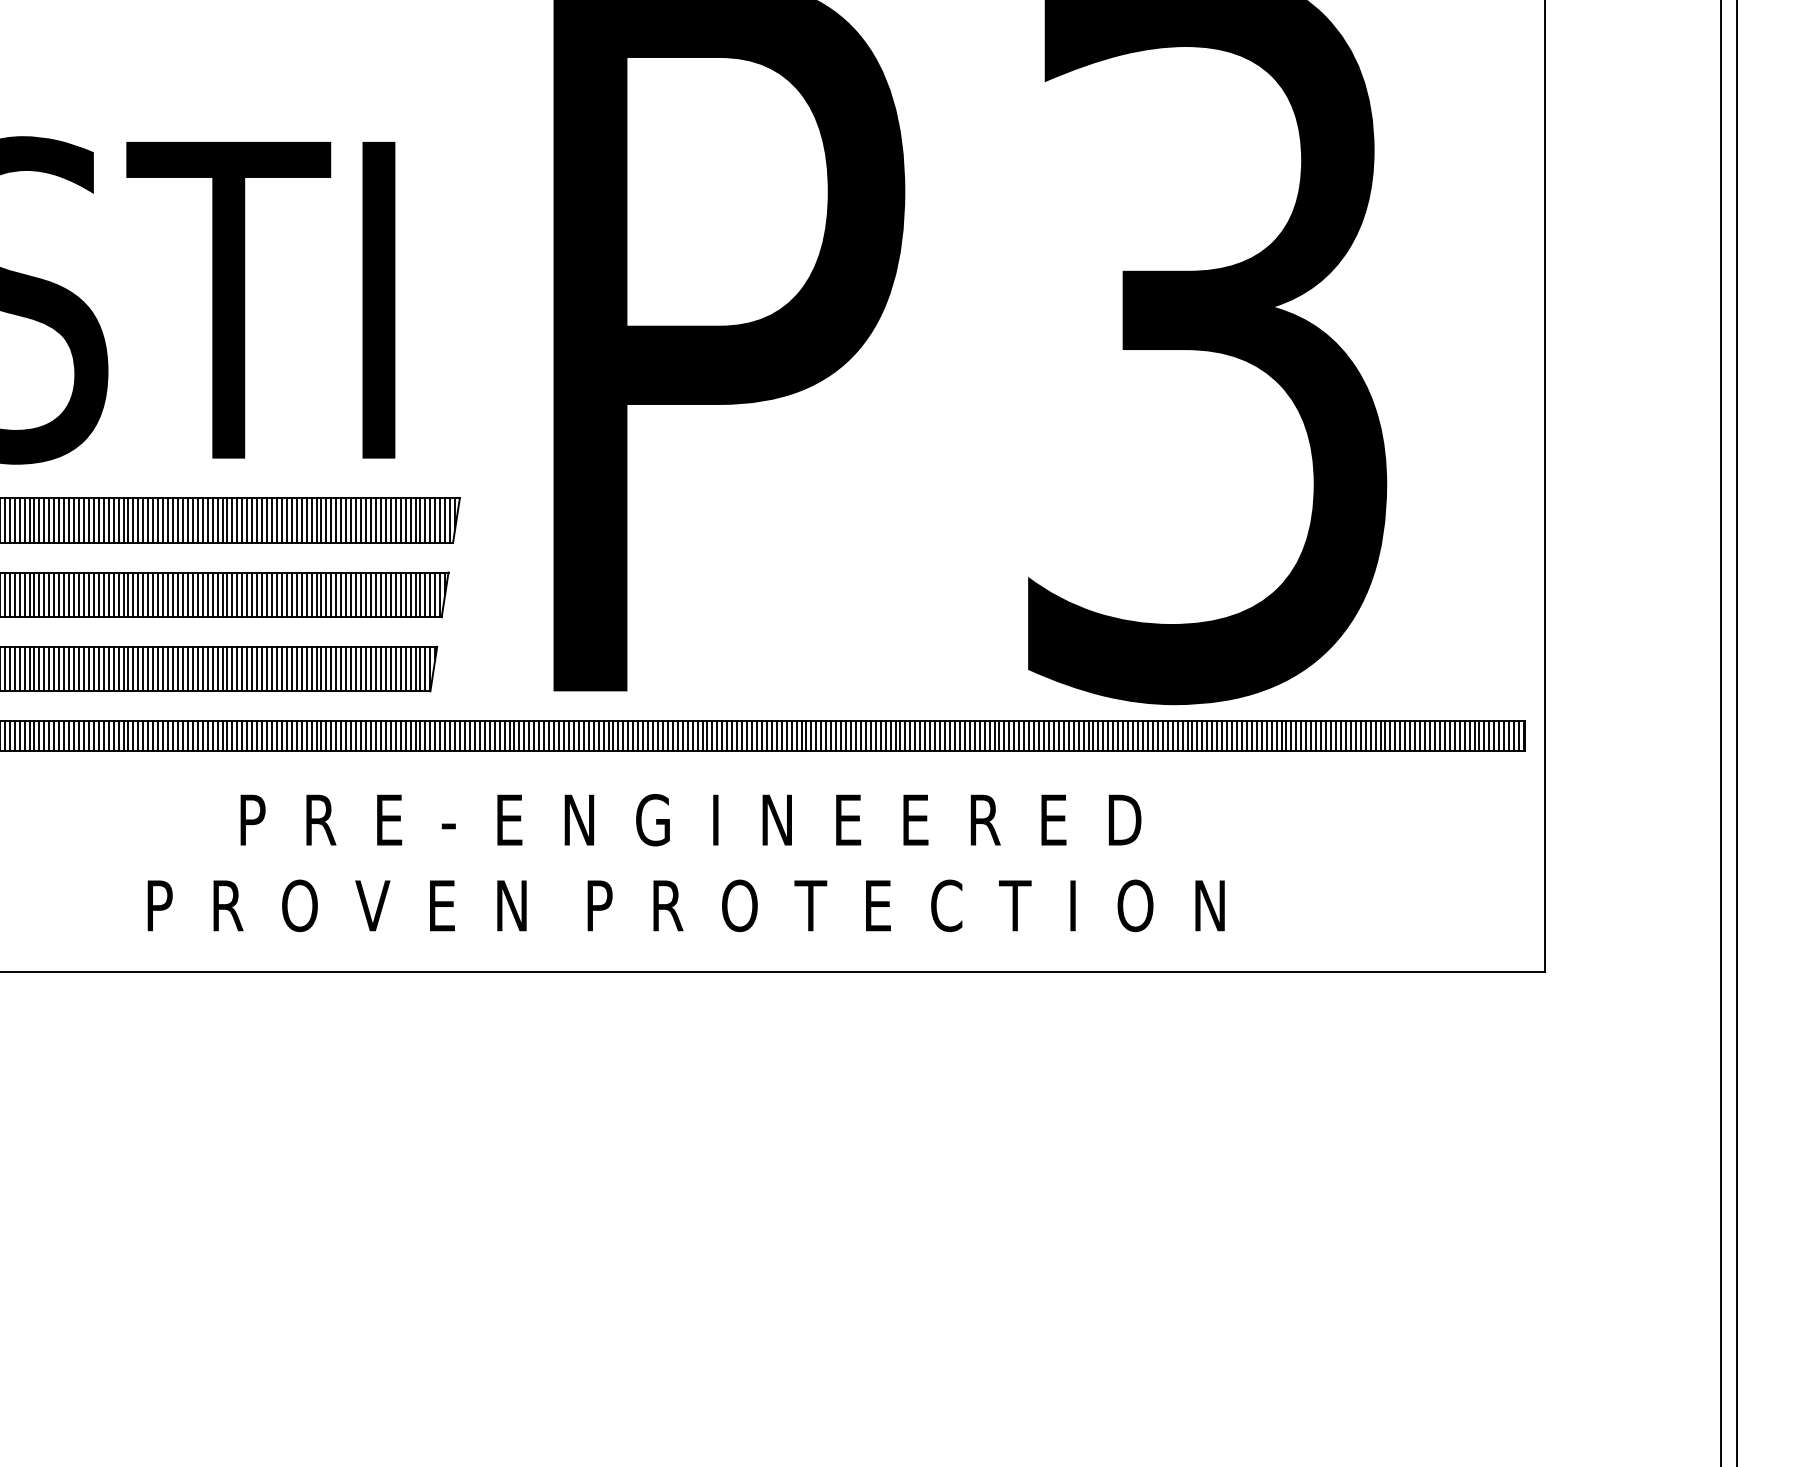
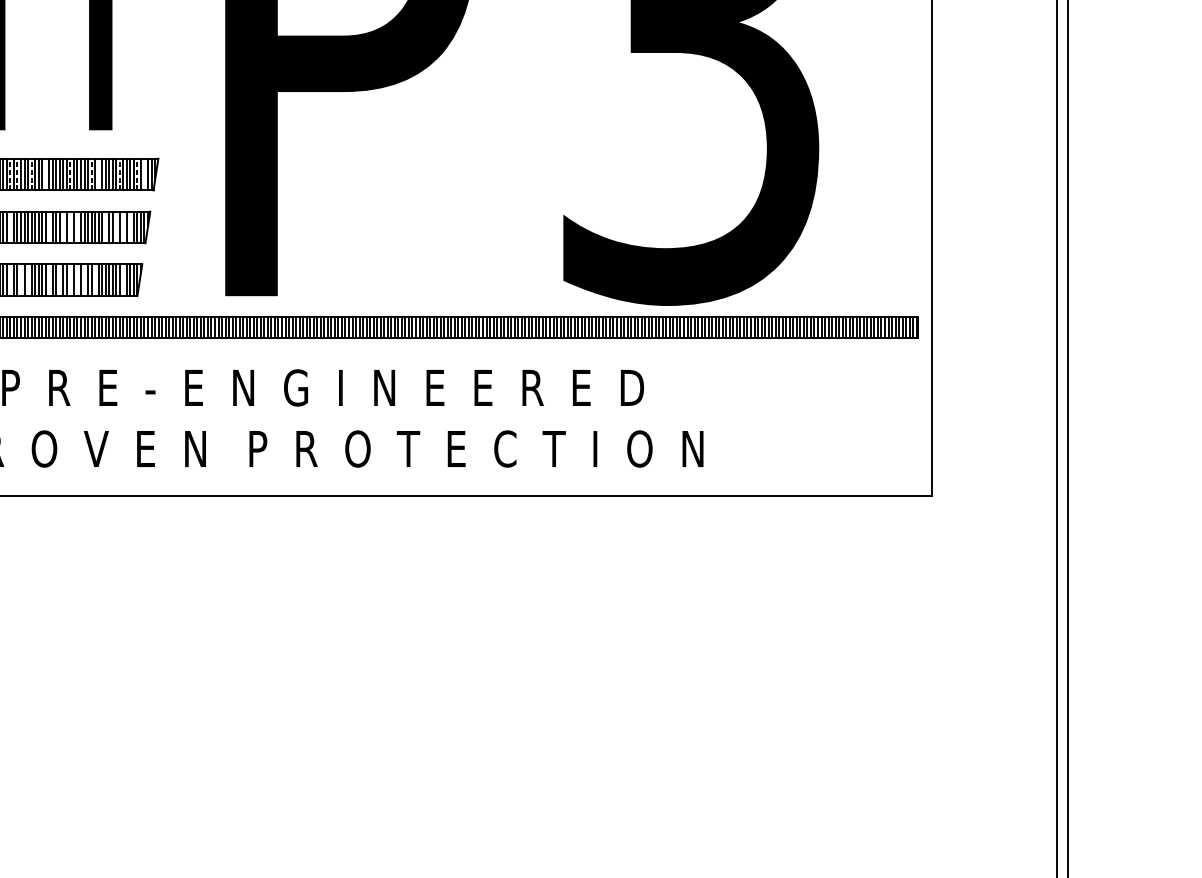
line: (252, 520) -> (10, 174), solid -> dashed
line: (262, 520) -> (17, 174), solid -> dashed
line: (281, 520) -> (31, 174), solid -> dashed
line: (301, 520) -> (45, 174), removed
line: (336, 520) -> (70, 174), solid -> dashed
line: (366, 520) -> (91, 174), solid -> dashed
line: (375, 520) -> (98, 174), removed
line: (405, 520) -> (119, 174), solid -> dashed
line: (430, 520) -> (137, 174), solid -> dashed
line: (440, 520) -> (144, 174), removed
line: (252, 594) -> (10, 227), removed
line: (306, 594) -> (49, 227), removed
line: (326, 594) -> (63, 227), removed
line: (336, 594) -> (70, 227), removed
line: (346, 594) -> (77, 227), removed
line: (385, 594) -> (105, 227), removed
line: (400, 594) -> (116, 227), removed
line: (410, 594) -> (123, 227), removed
line: (420, 594) -> (130, 227), removed
line: (252, 668) -> (10, 279), removed
line: (267, 668) -> (21, 279), removed
line: (276, 668) -> (27, 279), removed
line: (306, 668) -> (49, 279), removed
line: (321, 668) -> (59, 279), removed
line: (336, 668) -> (70, 279), removed
line: (346, 668) -> (77, 279), removed
line: (356, 668) -> (84, 279), removed
line: (370, 668) -> (94, 279), removed
line: (410, 668) -> (123, 279), removed

